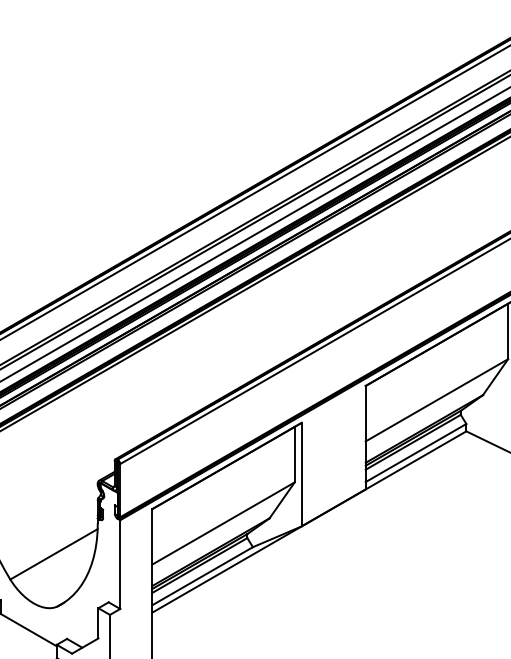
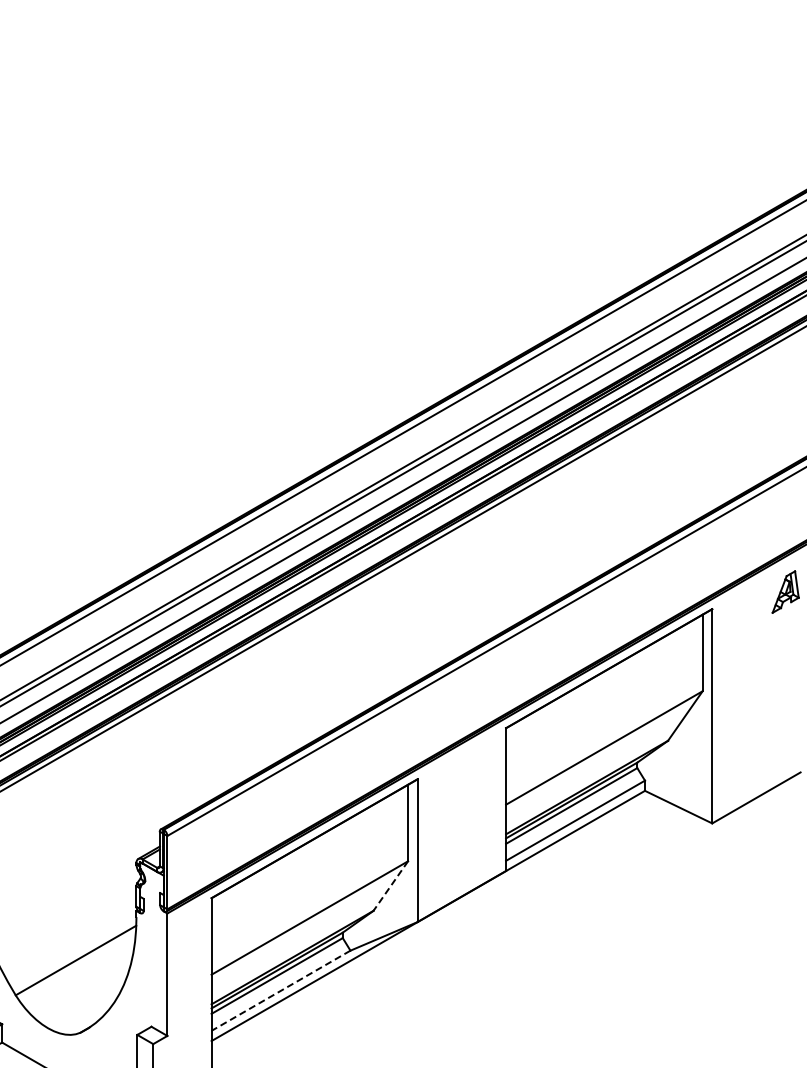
line: (281, 500) -> (390, 886), solid -> dashed
line: (202, 576) -> (280, 991), solid -> dashed

